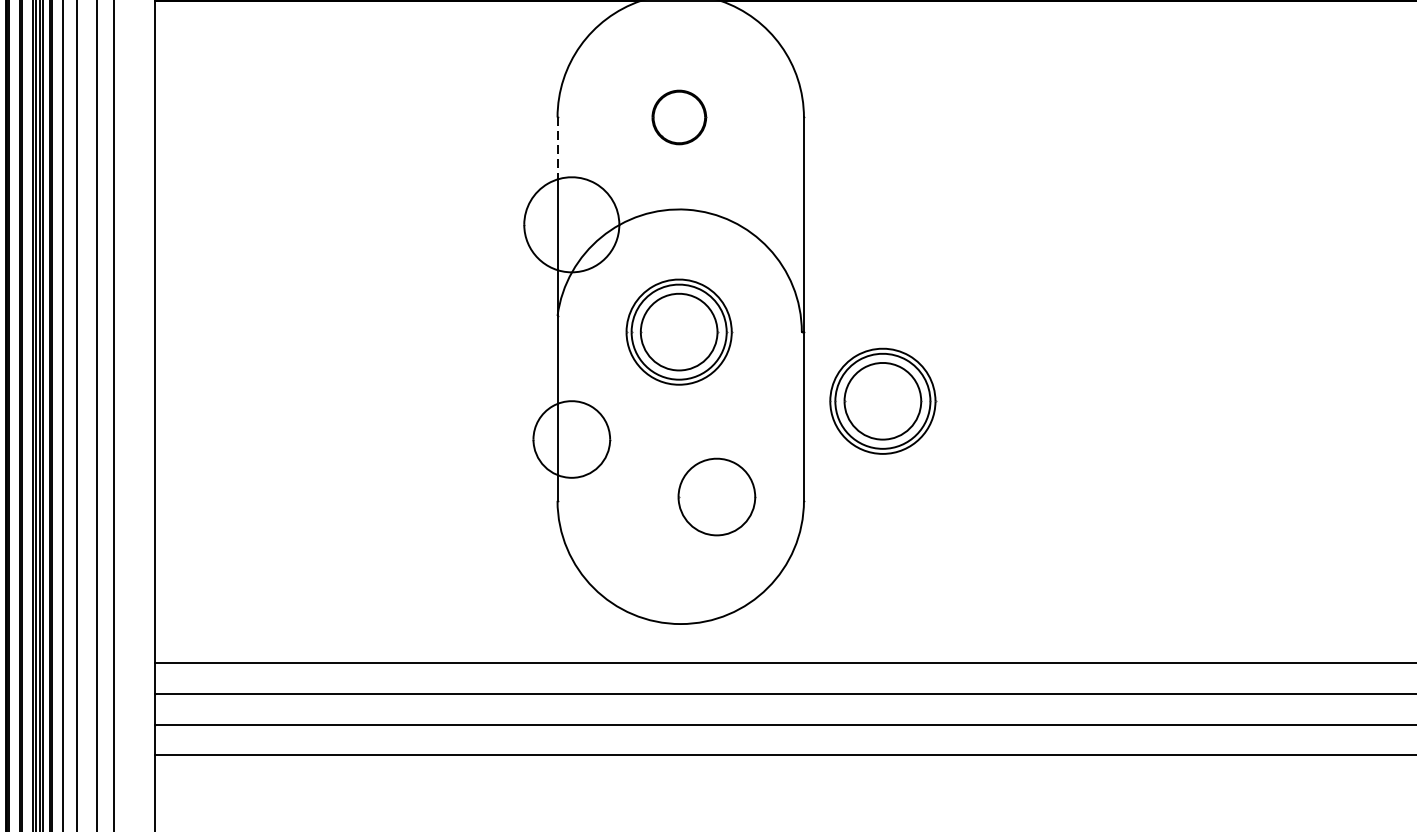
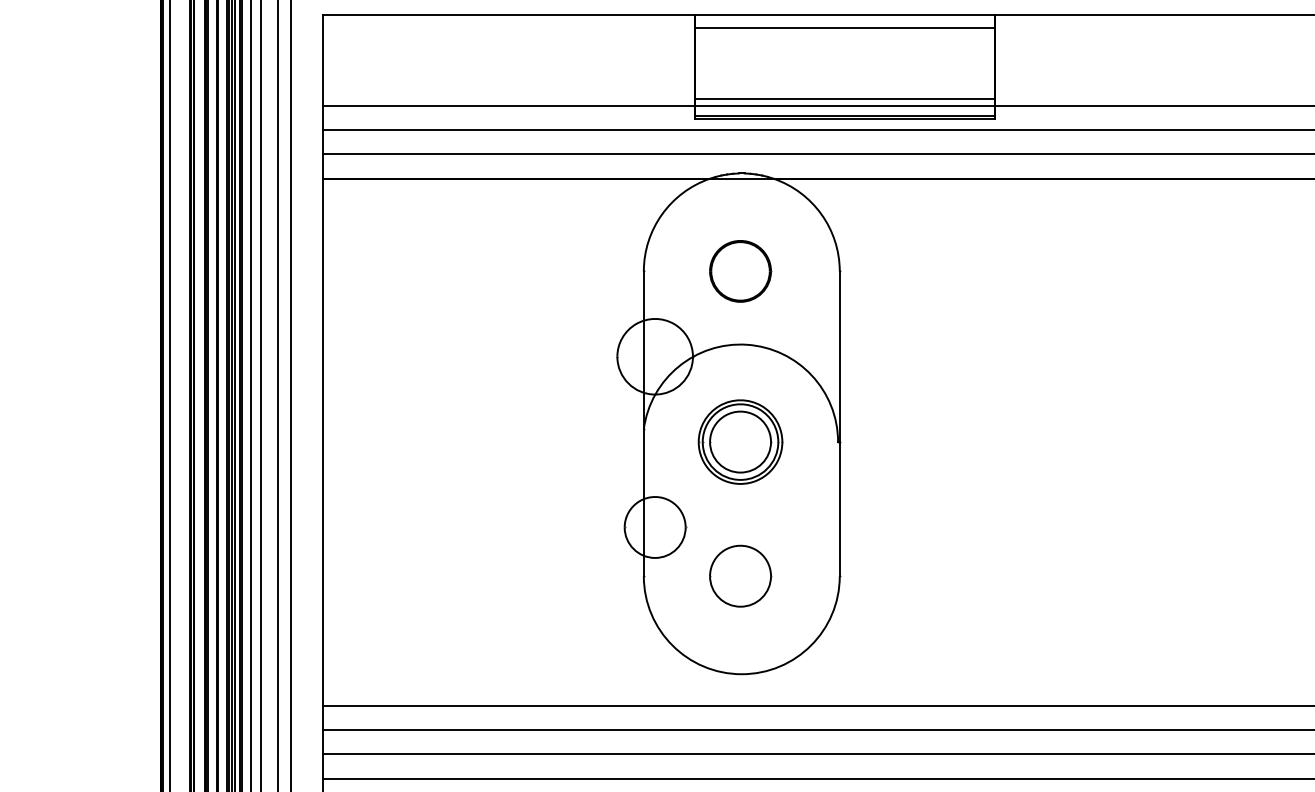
part: (679, 117) -> (740, 271), size x1.43
line: (557, 149) -> (643, 296), dashed -> solid
part: (882, 400) -> (902, 496), removed
part: (716, 496) -> (740, 575), moved

